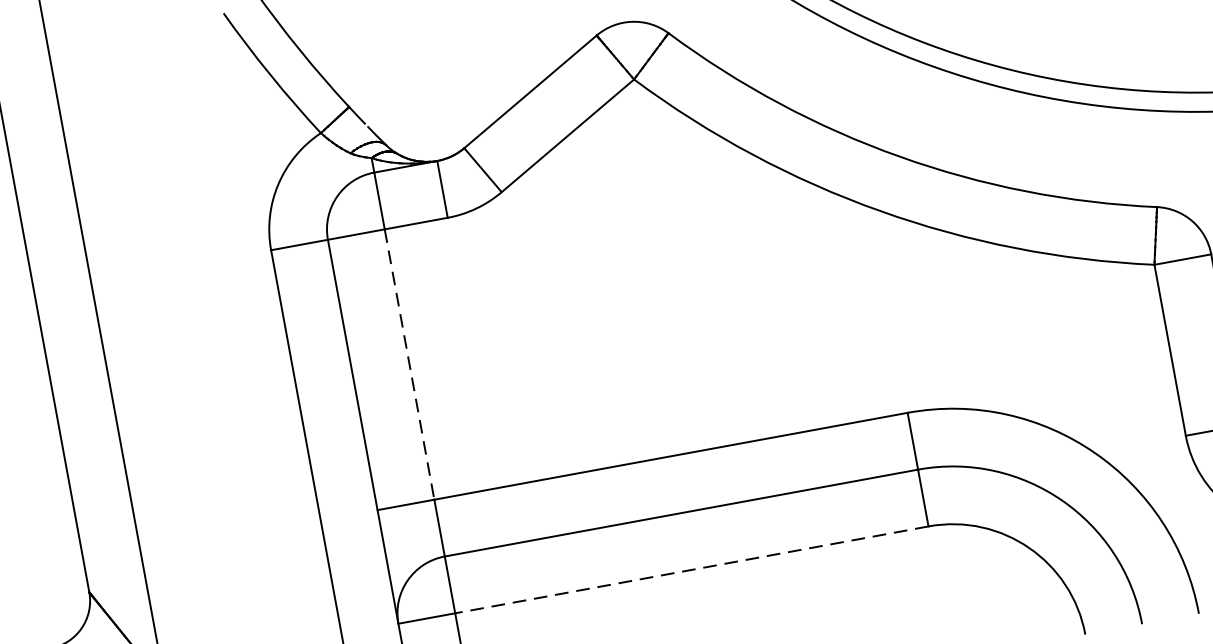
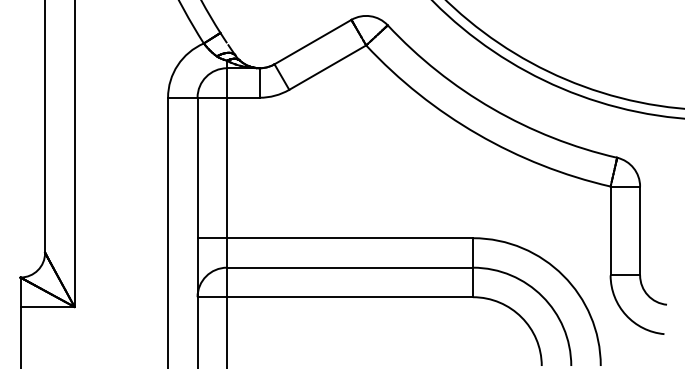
line: (410, 365) -> (227, 168), dashed -> solid
line: (692, 570) -> (350, 297), dashed -> solid

